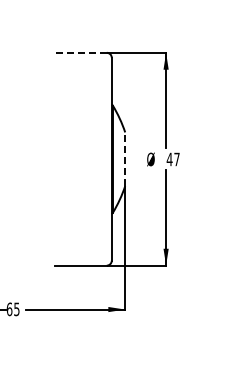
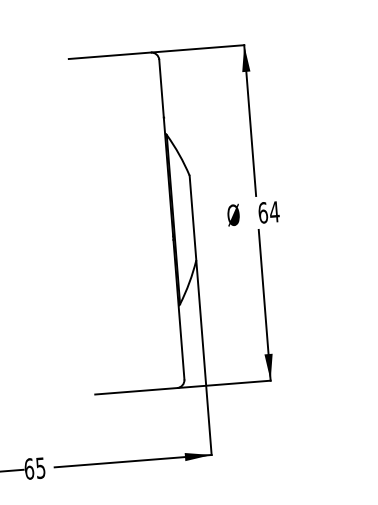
line: (80, 52) -> (109, 55), dashed -> solid
line: (125, 159) -> (193, 218), dashed -> solid
text: (172, 159) -> (267, 212), 47 -> 64

